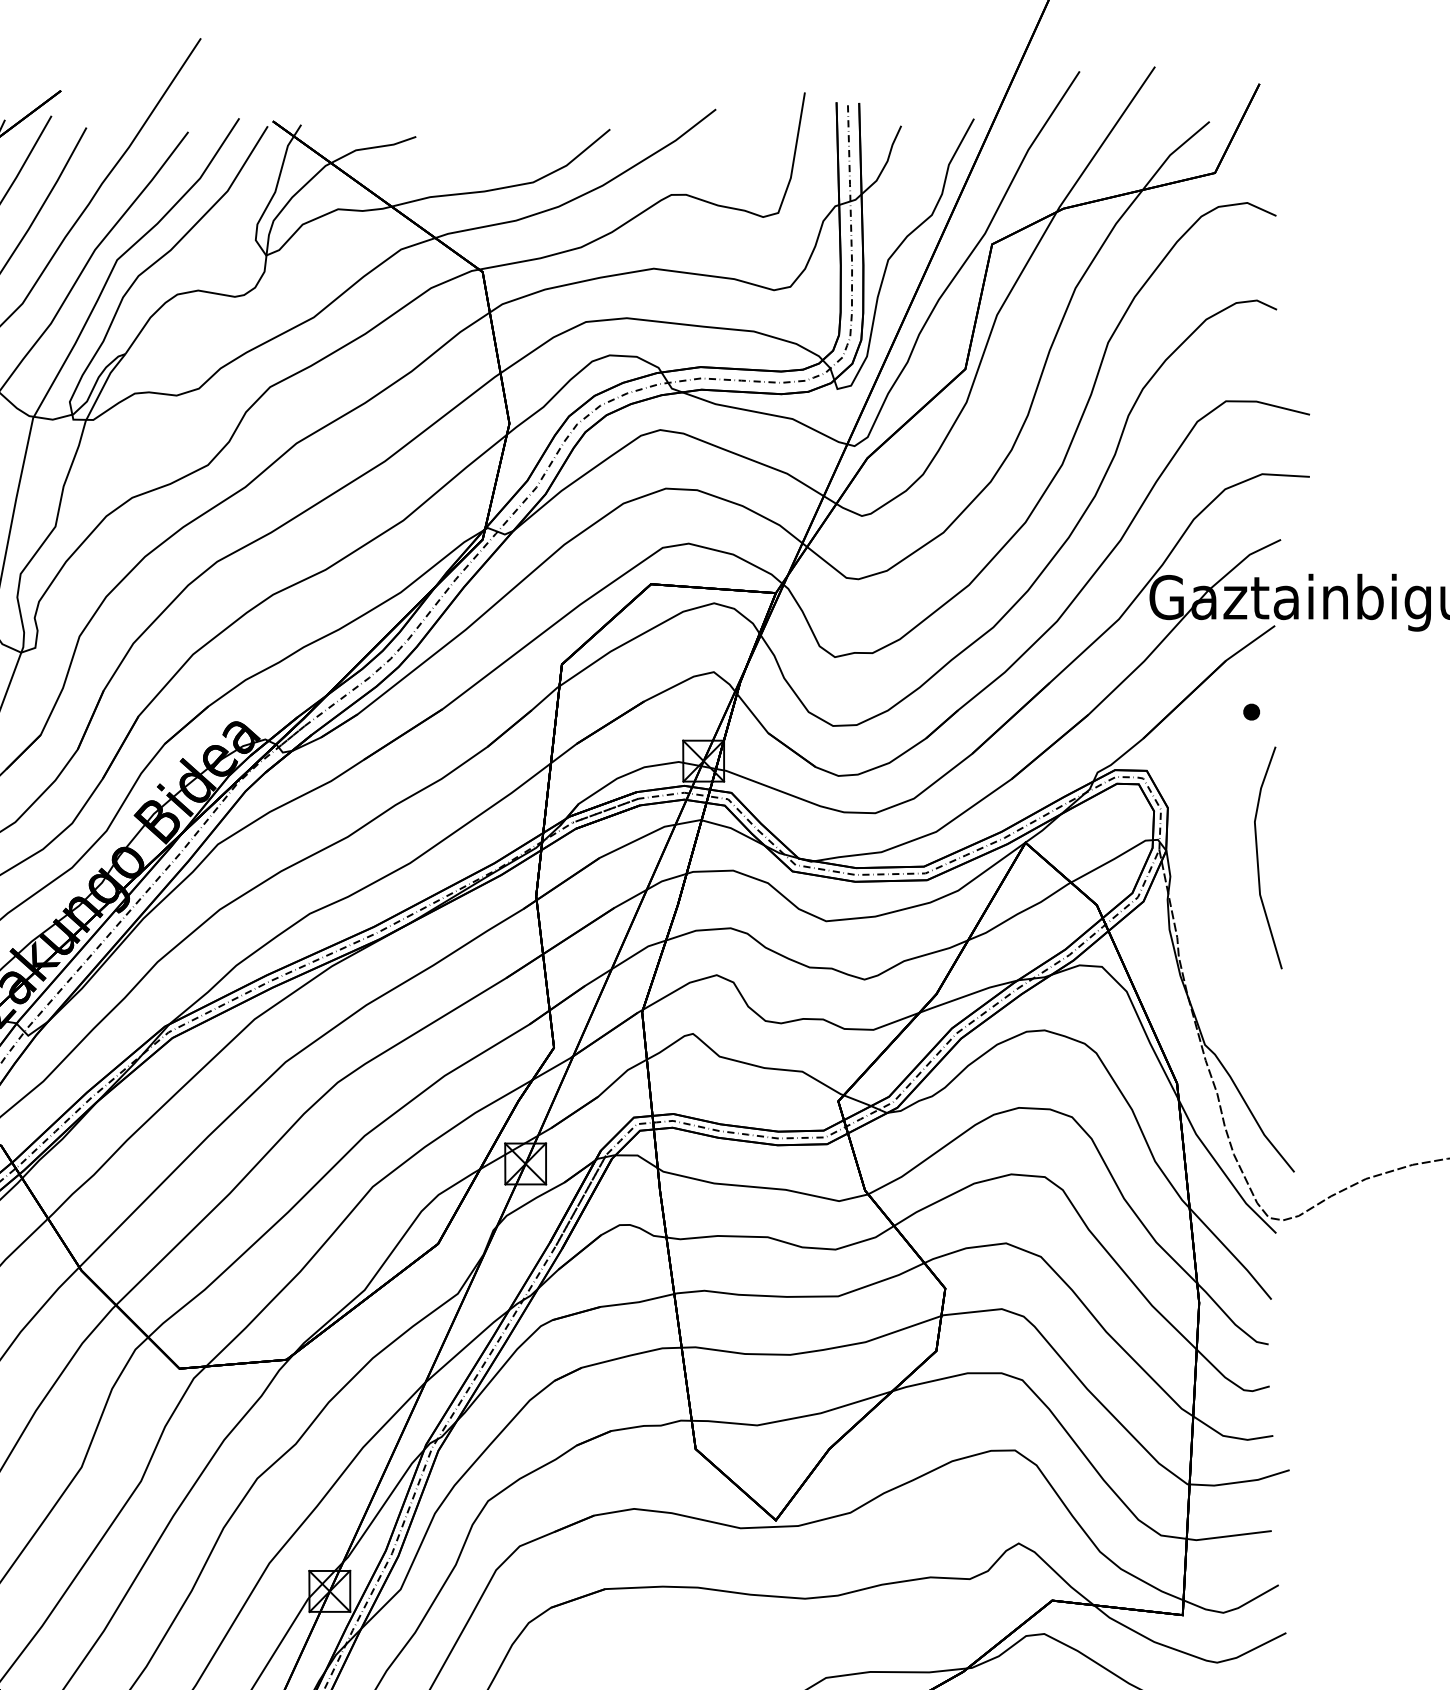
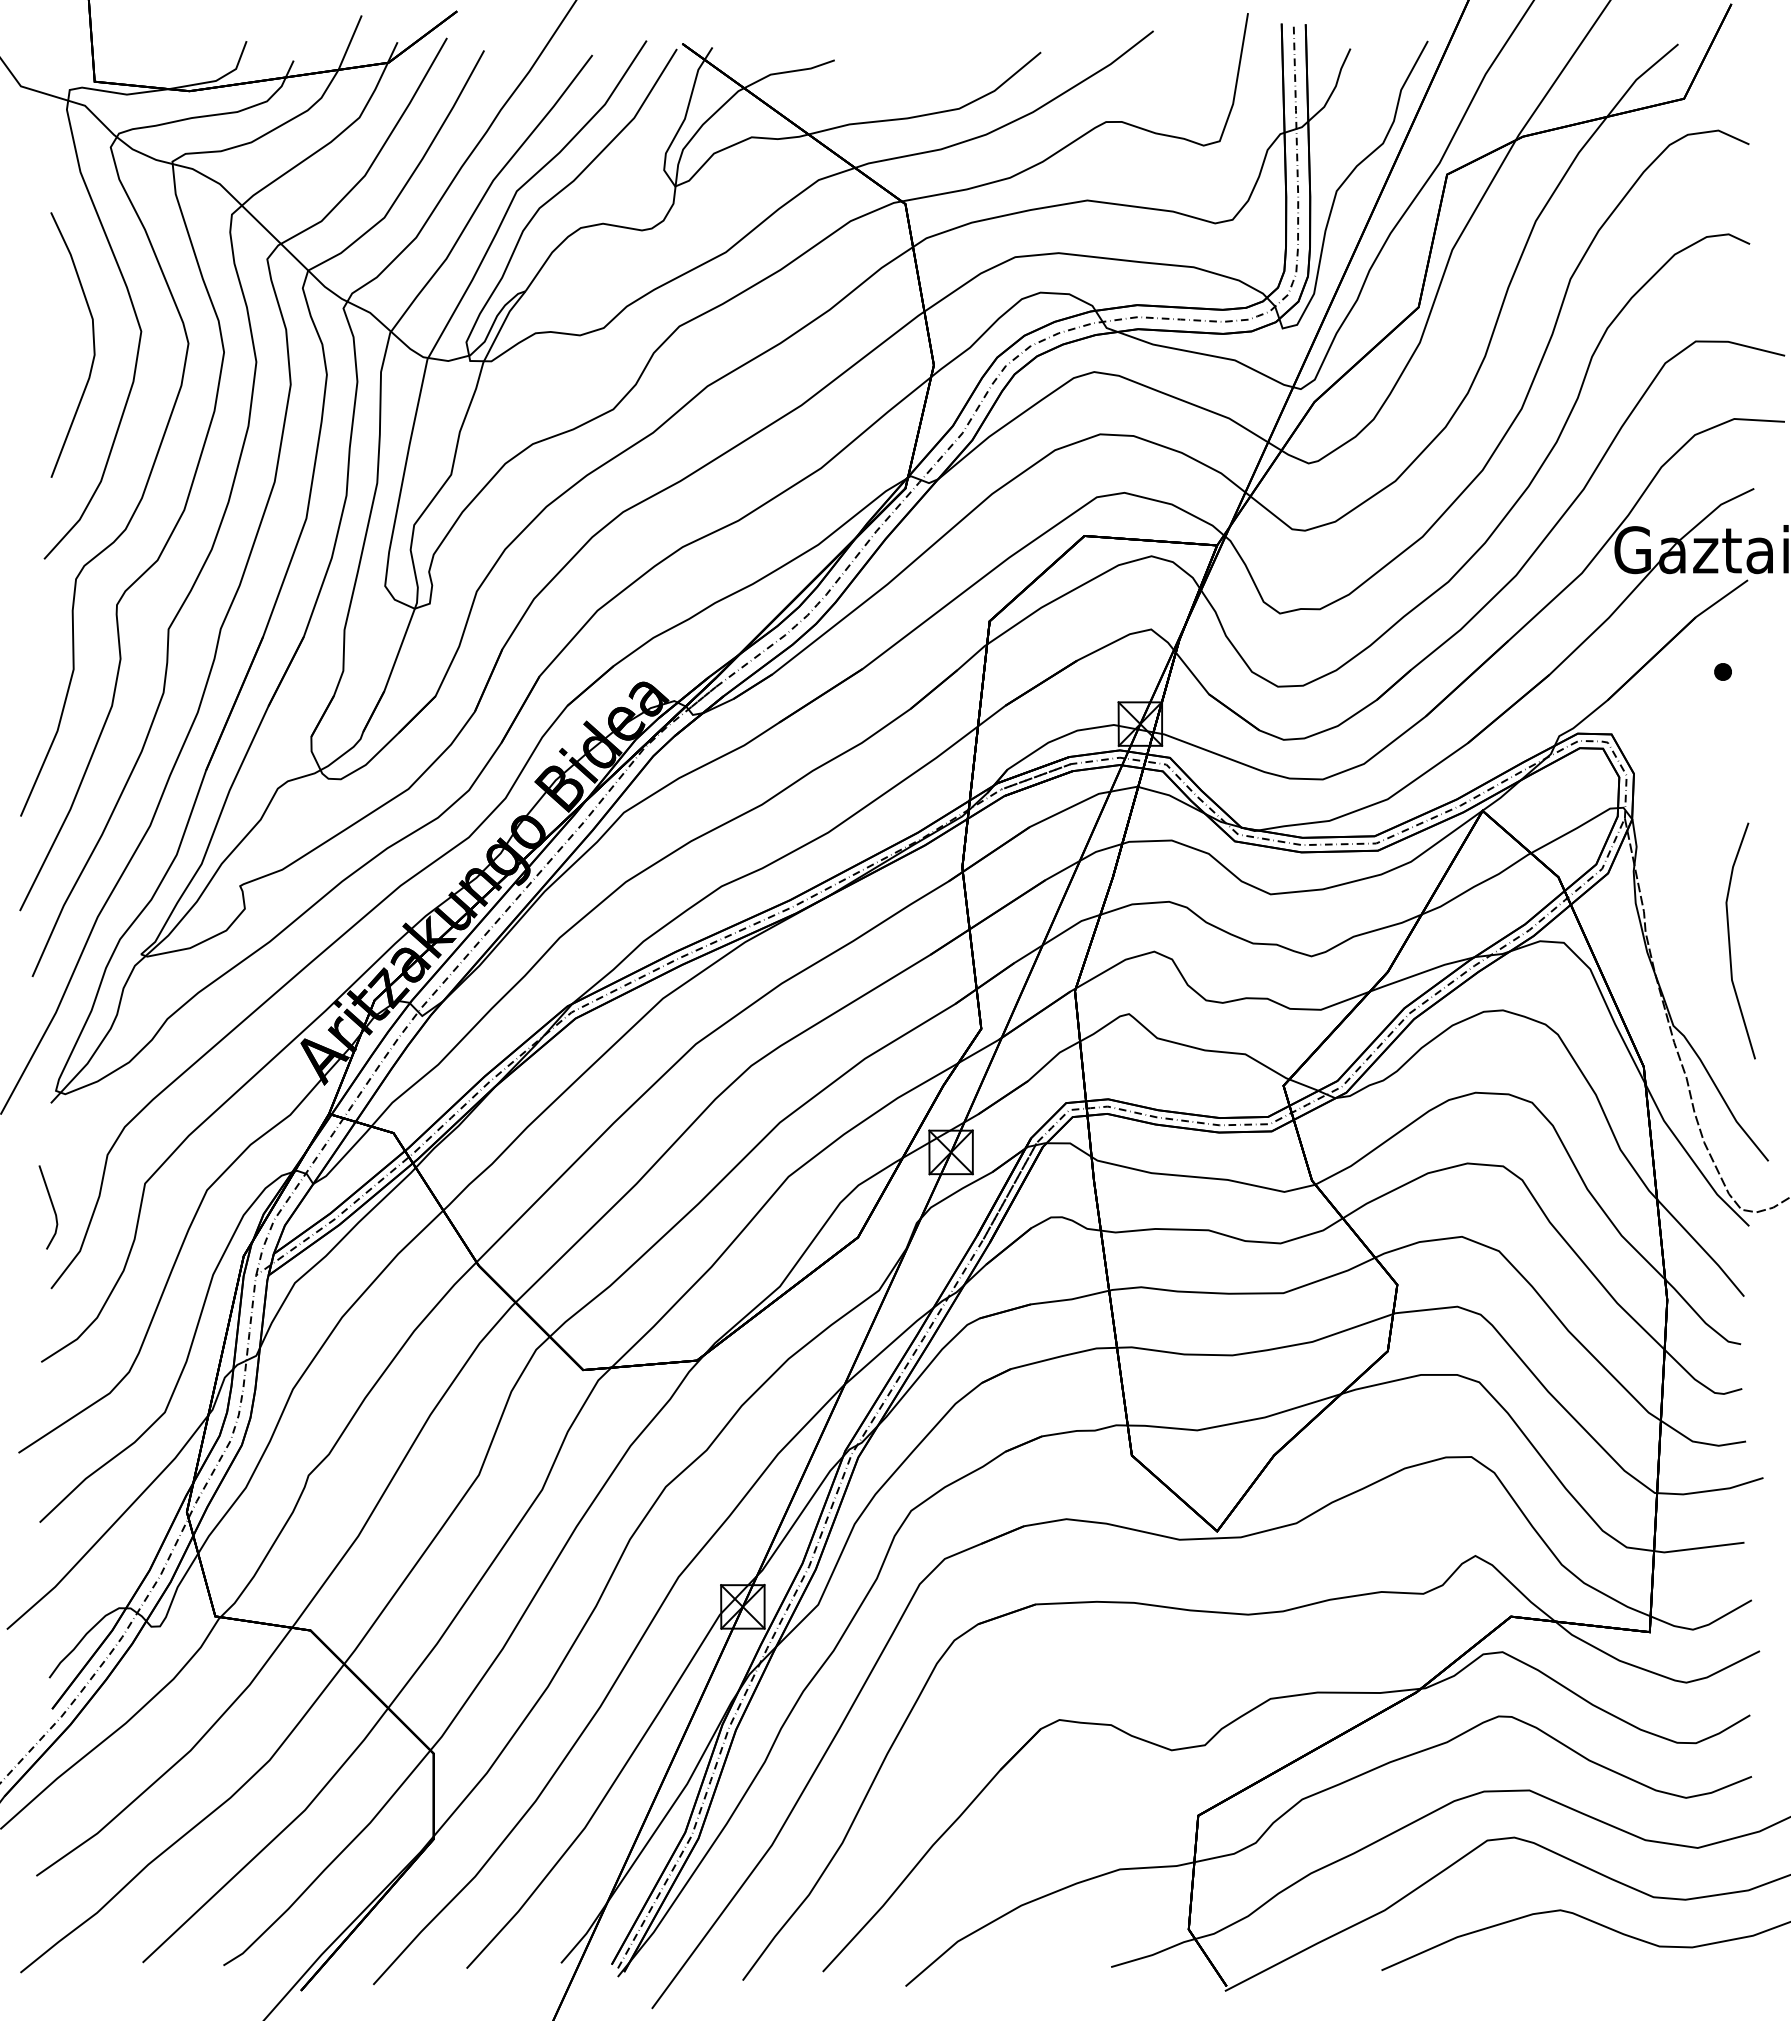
line: (1258, 857) -> (1730, 940), moved

